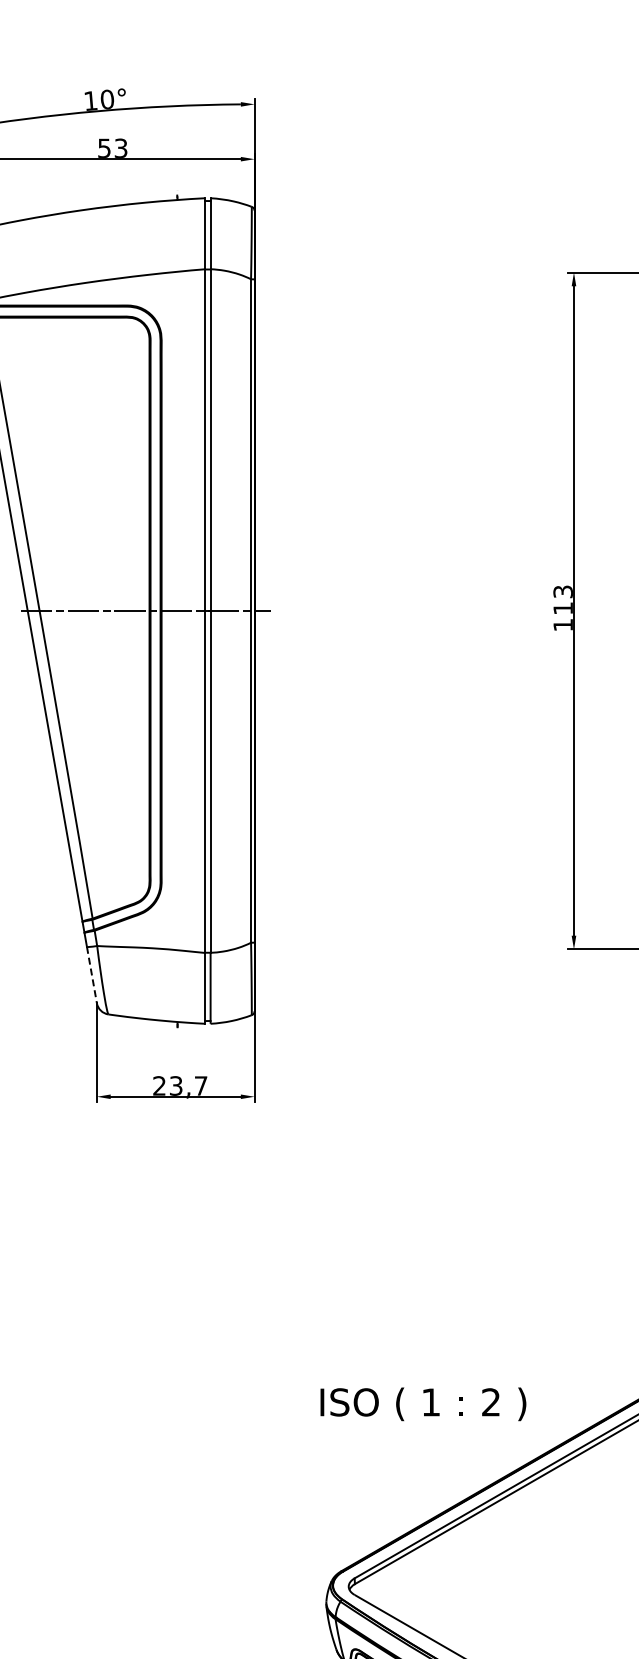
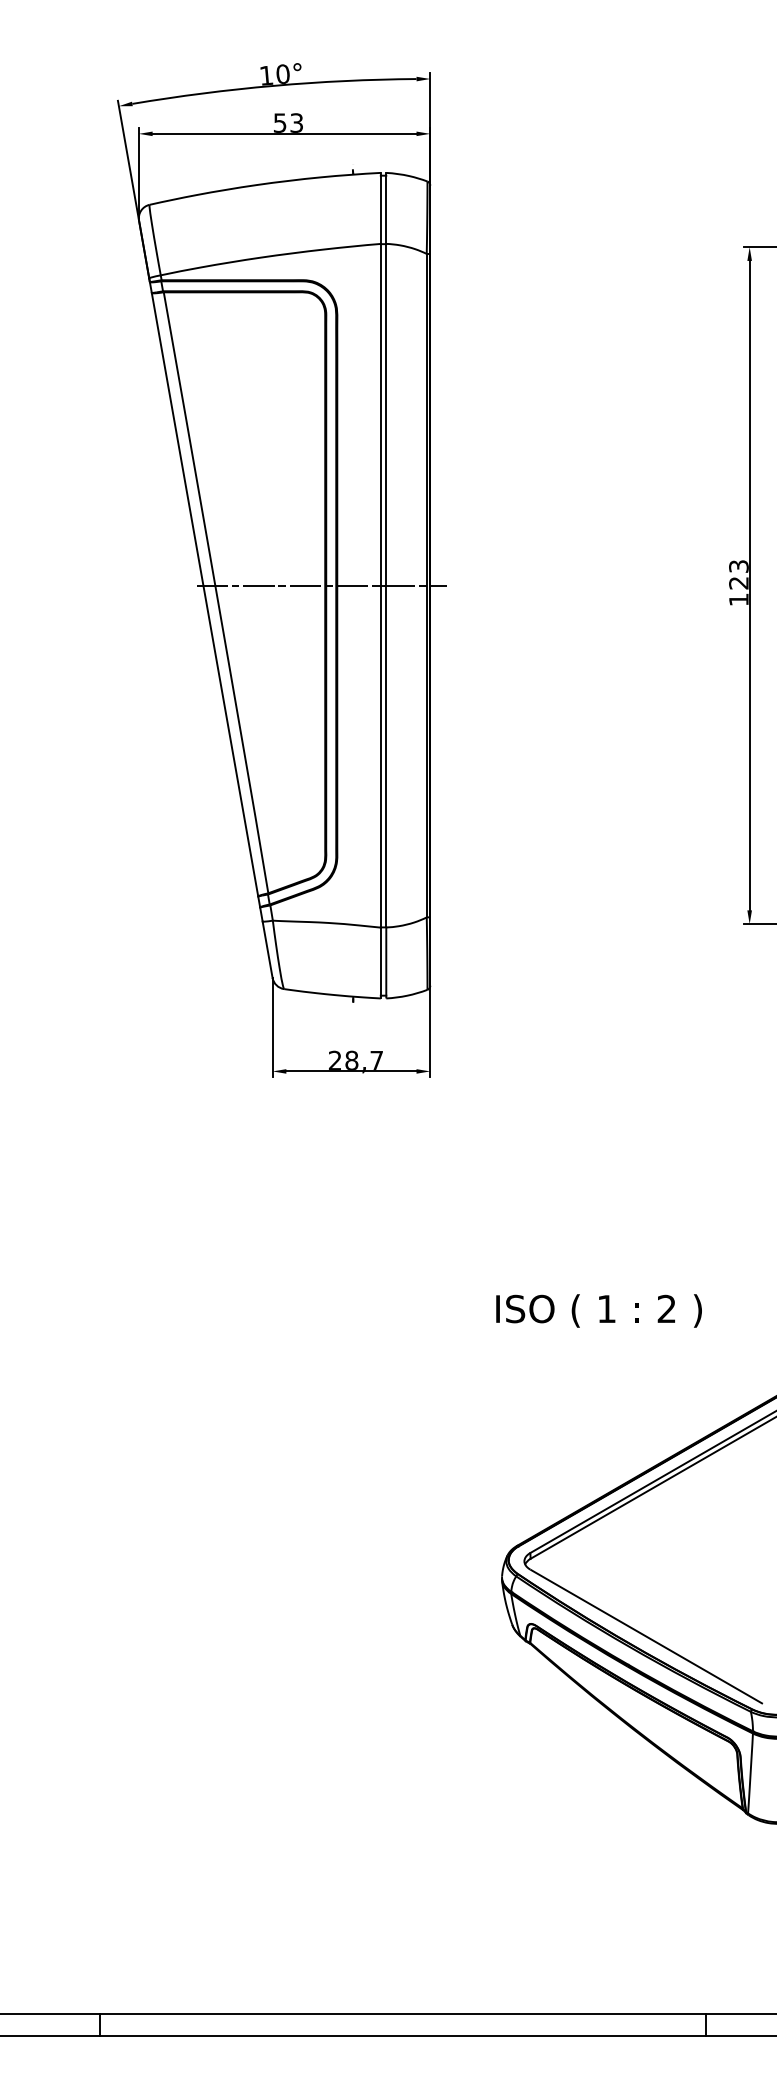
text: (562, 608) -> (738, 583), 113 -> 123
line: (91, 974) -> (267, 949), dashed -> solid
text: (175, 1084) -> (351, 1059), 23,7 -> 28,7
text: (422, 1403) -> (598, 1310), moved

